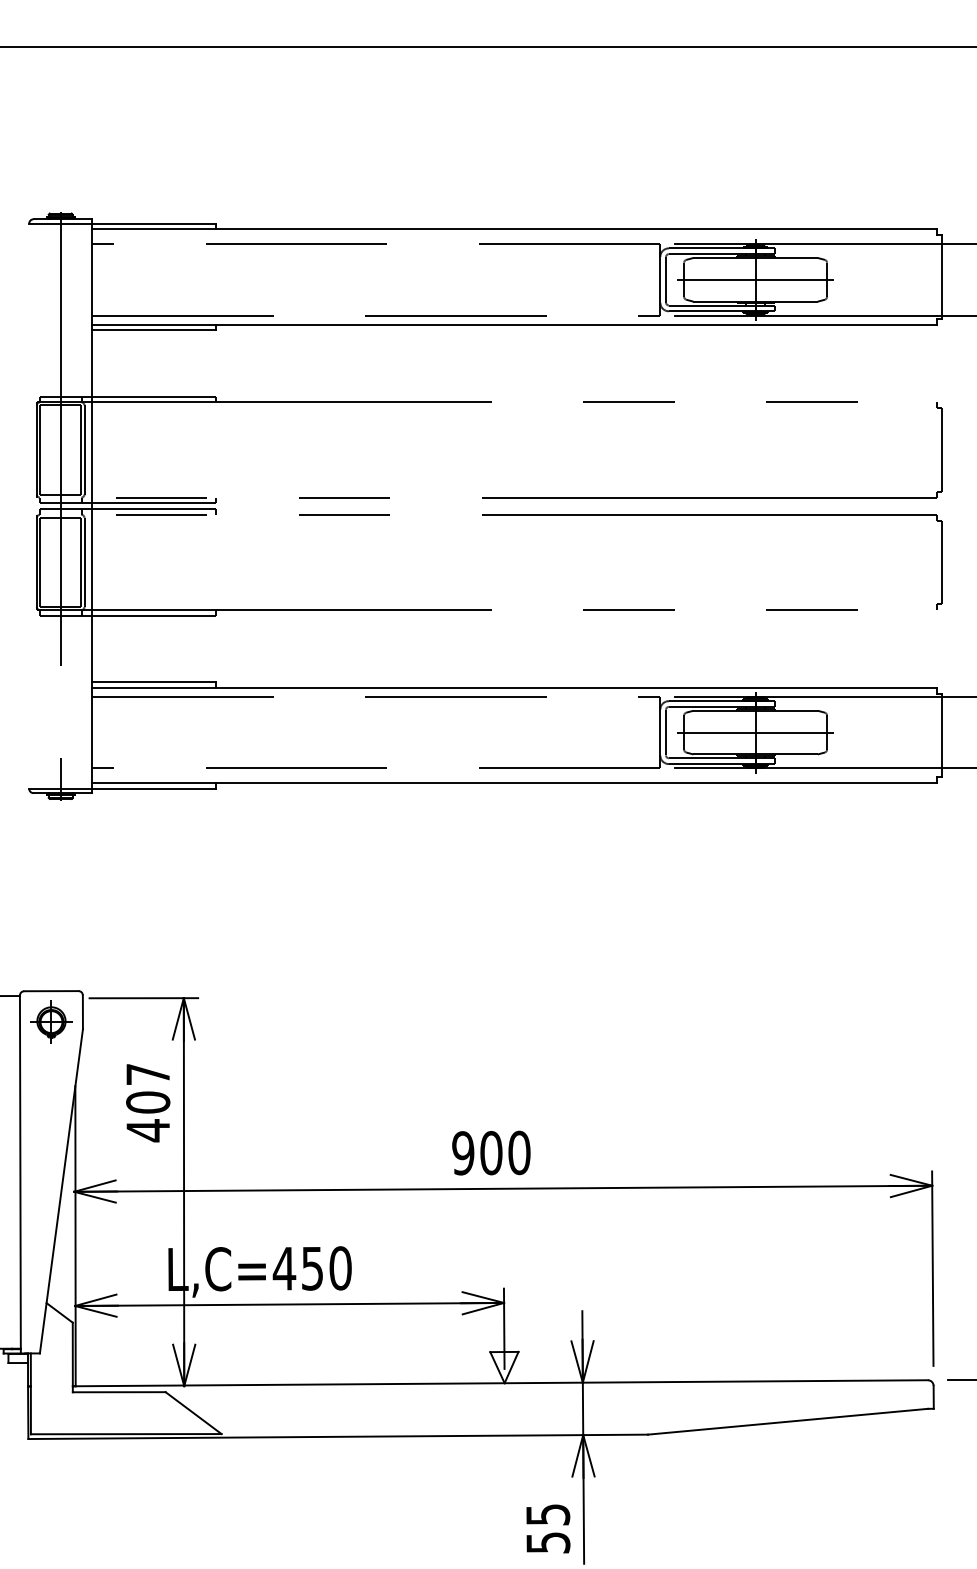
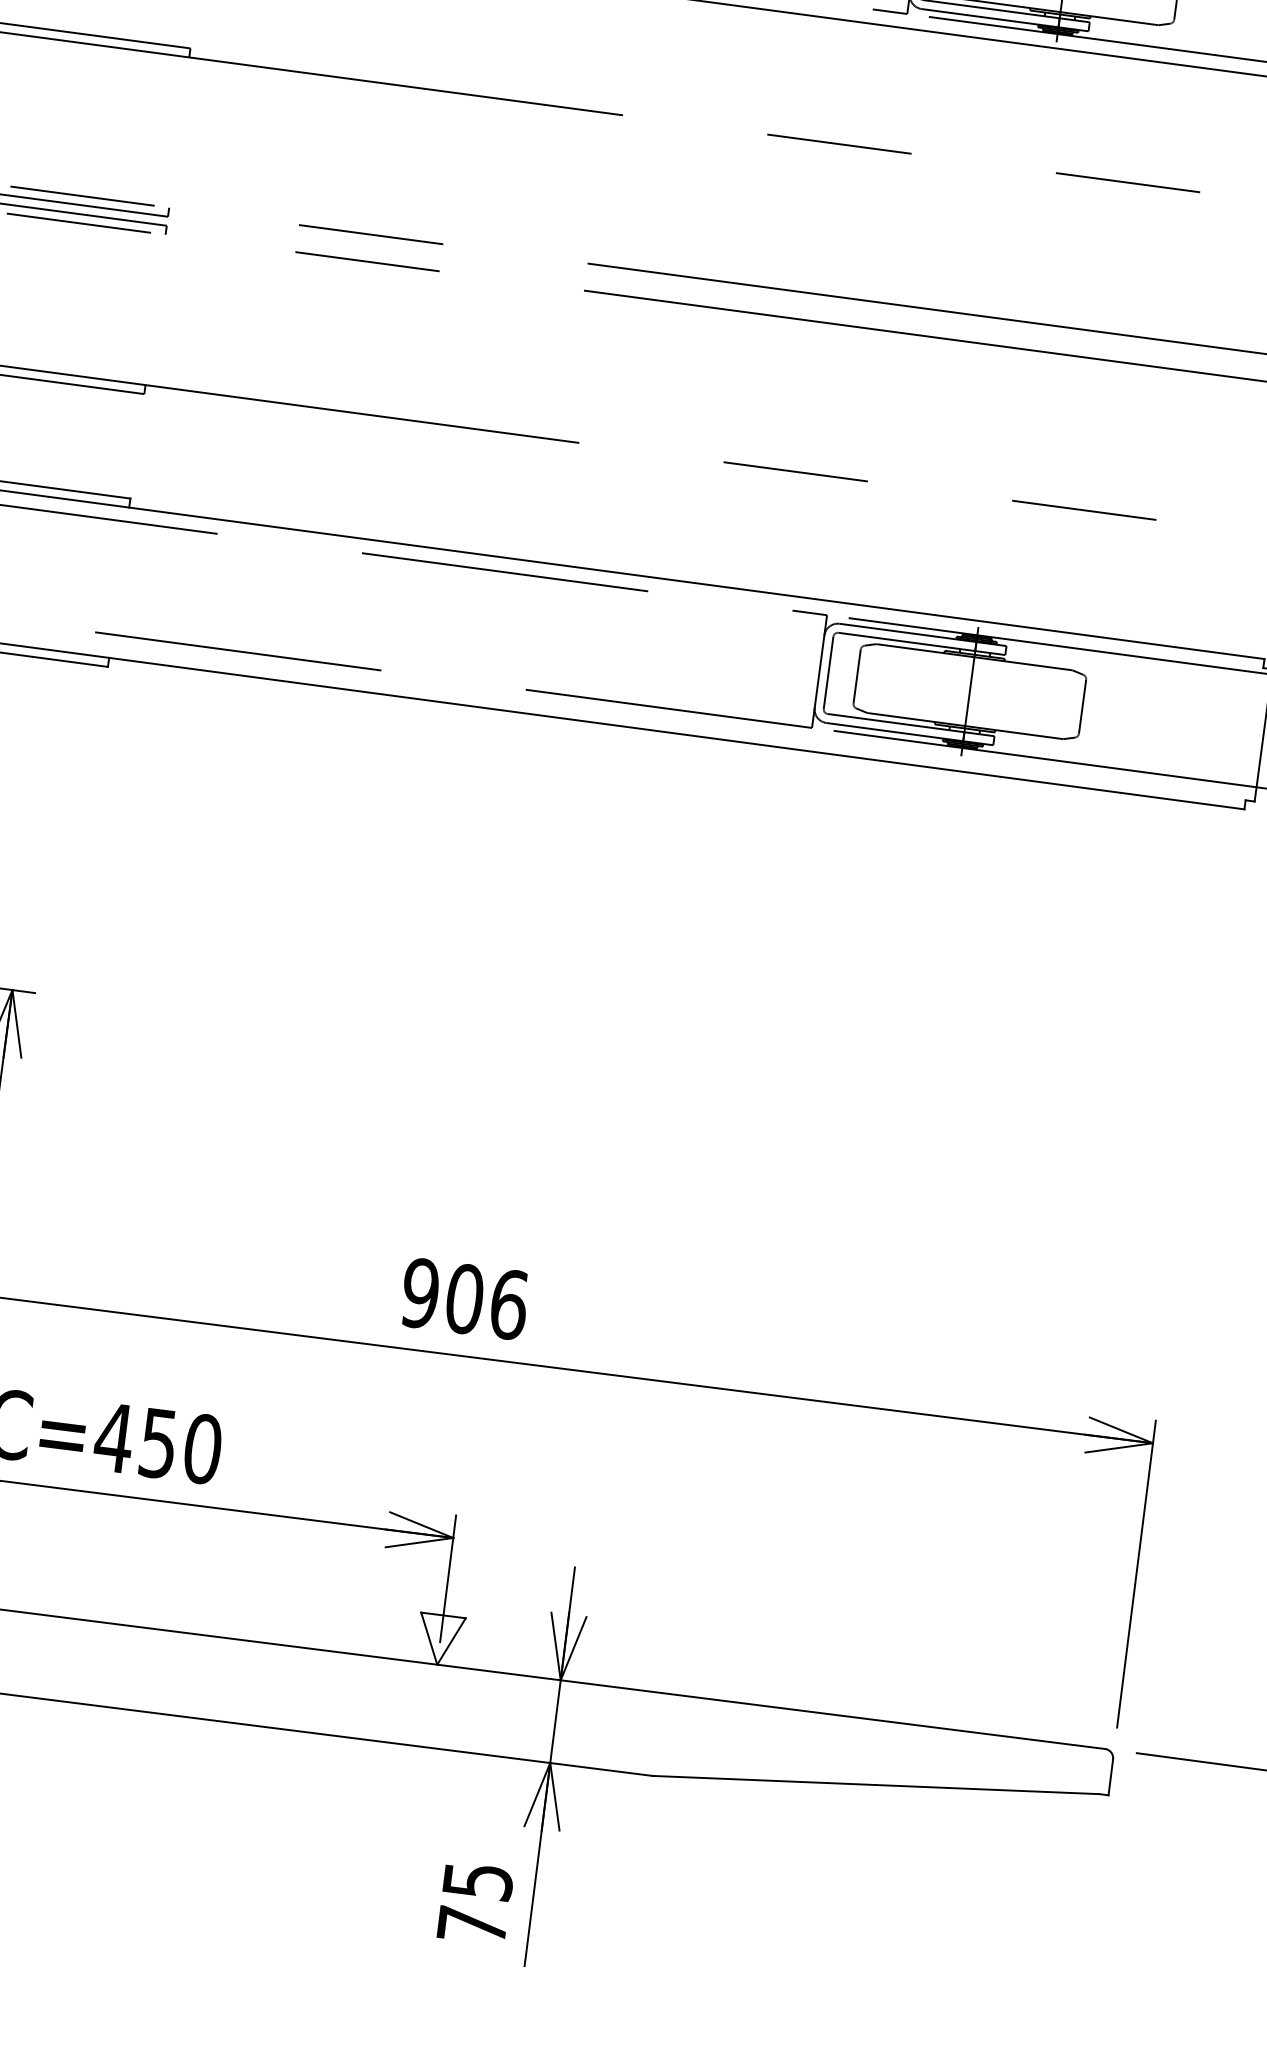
line: (755, 732) -> (969, 691), removed
text: (519, 1152) -> (509, 1304), 900 -> 906
text: (548, 1542) -> (472, 1925), 55 -> 75

